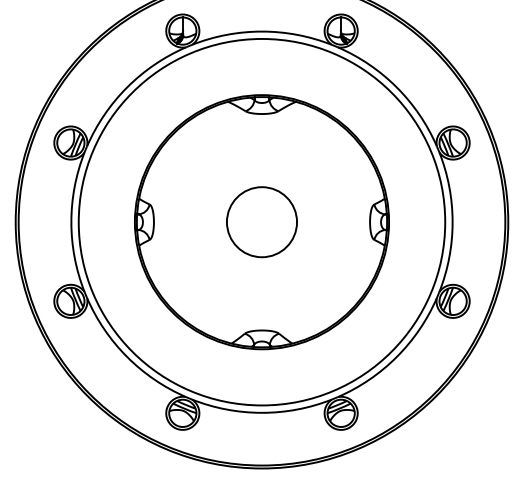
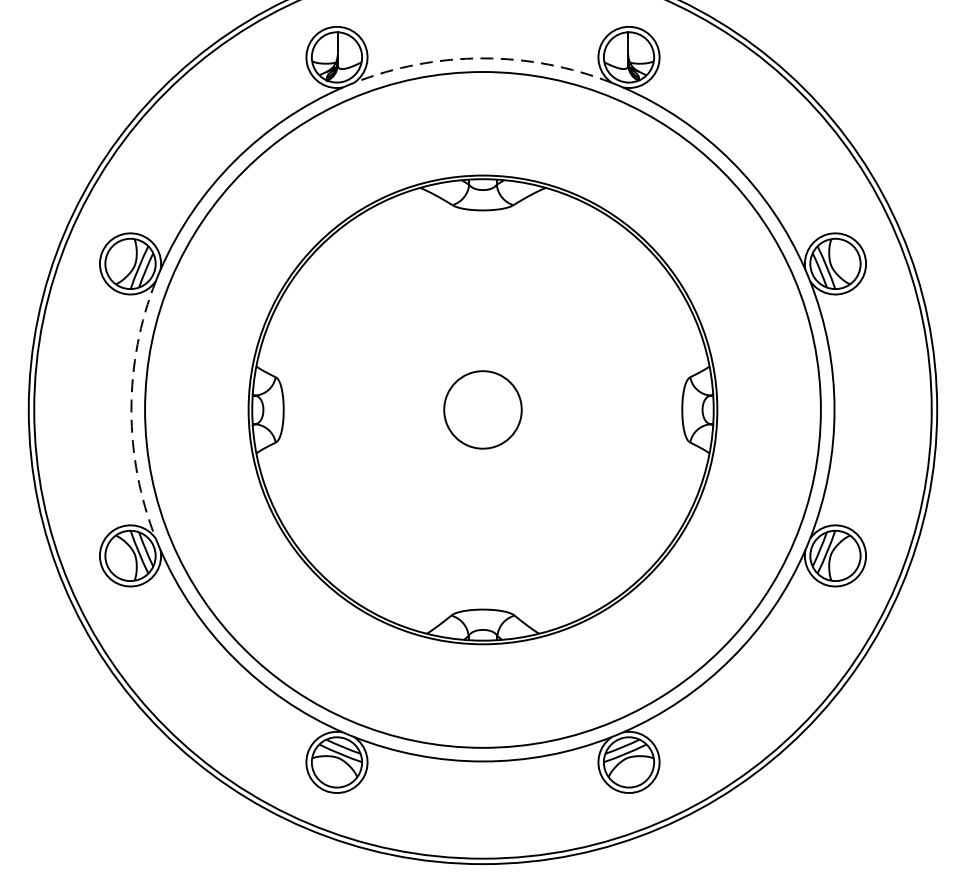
arc: (261, 31) -> (482, 58), solid -> dashed
arc: (71, 222) -> (131, 410), solid -> dashed
circle: (261, 222) -> (482, 410), size x0.6

